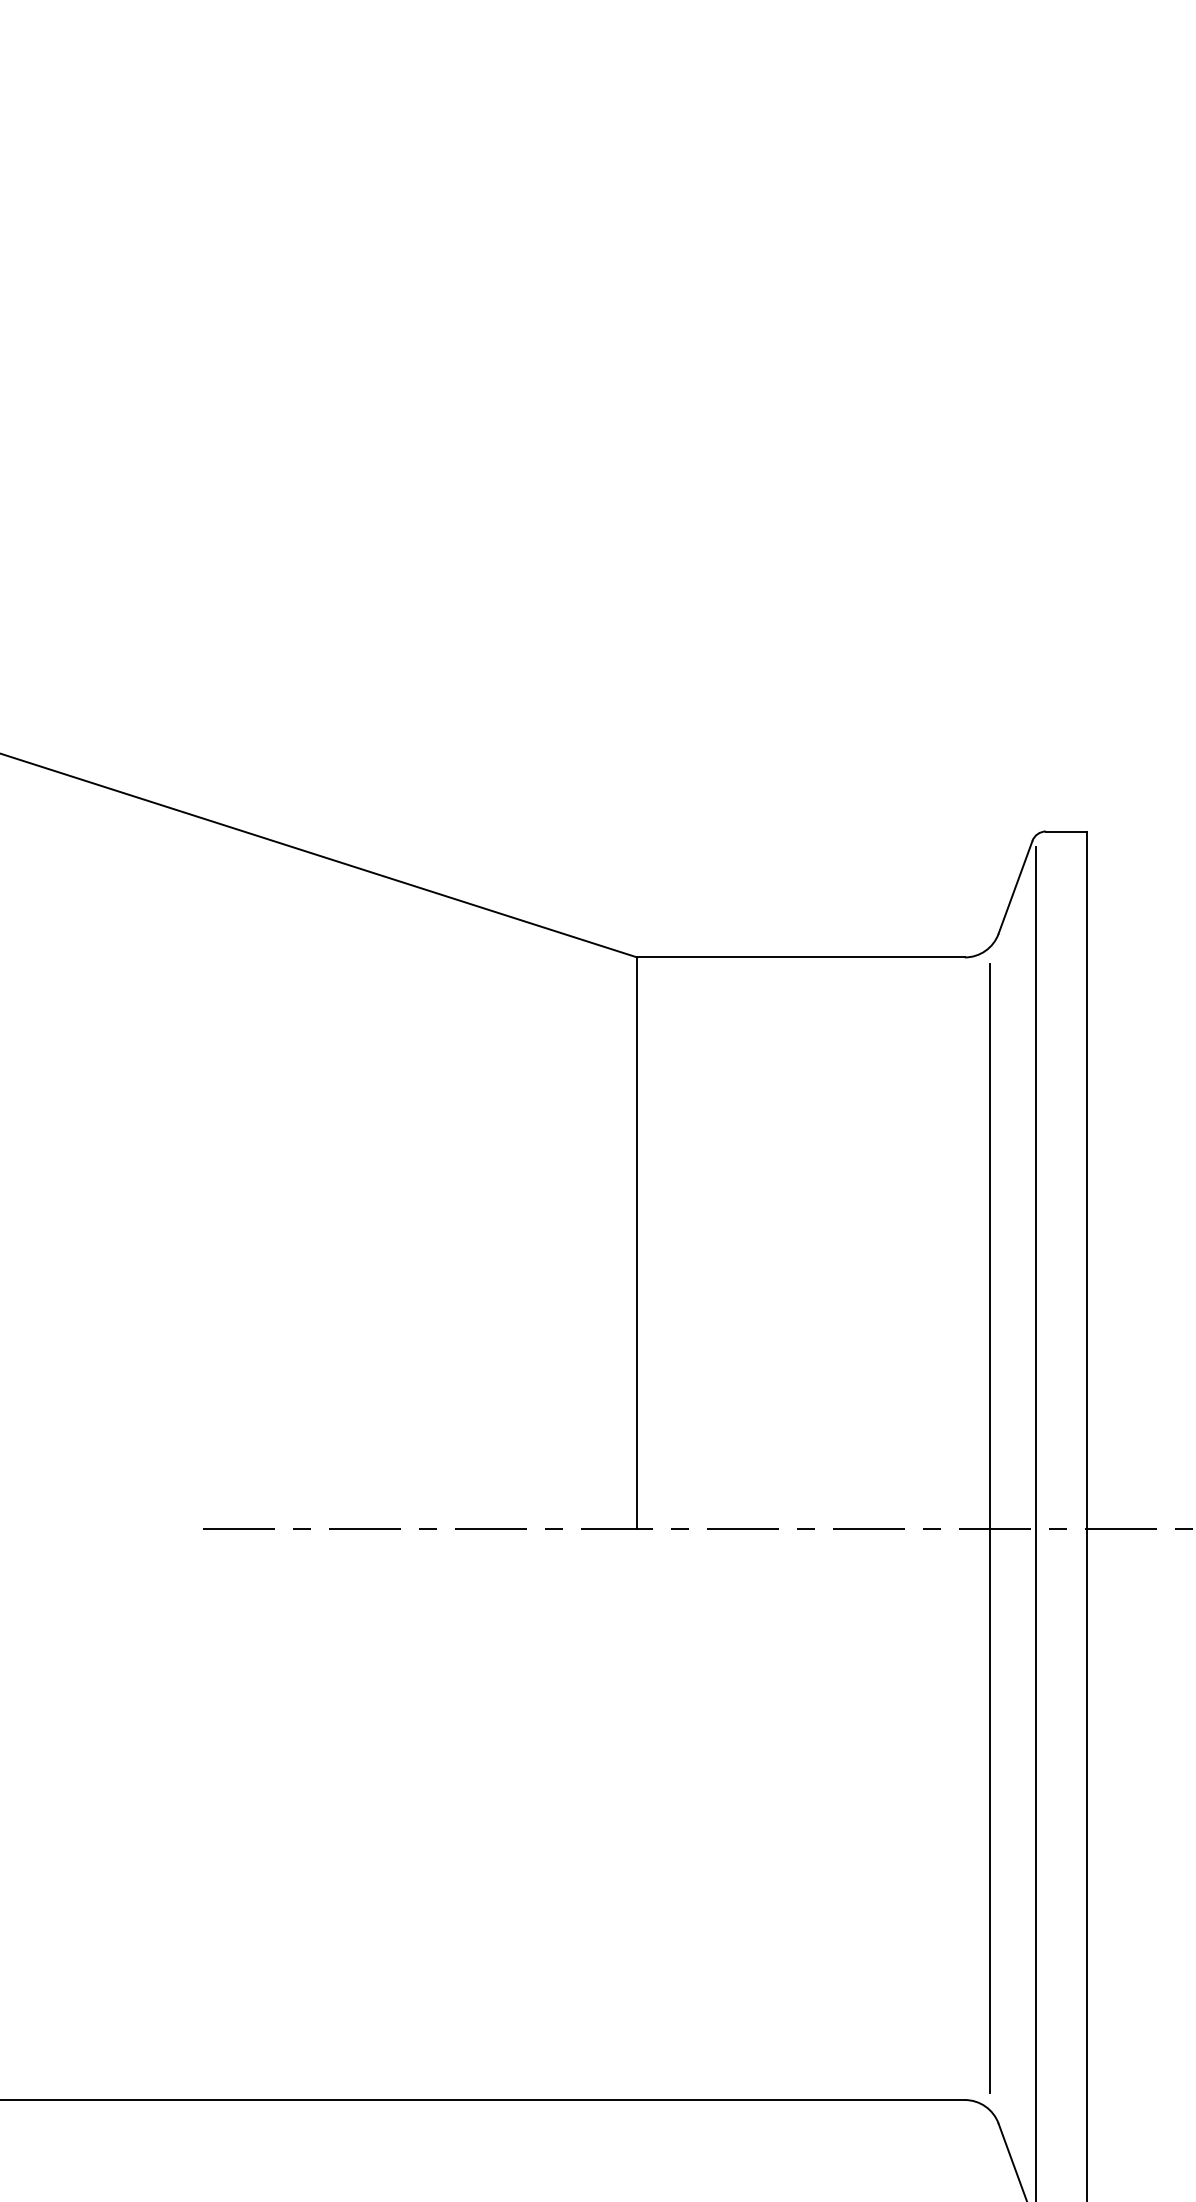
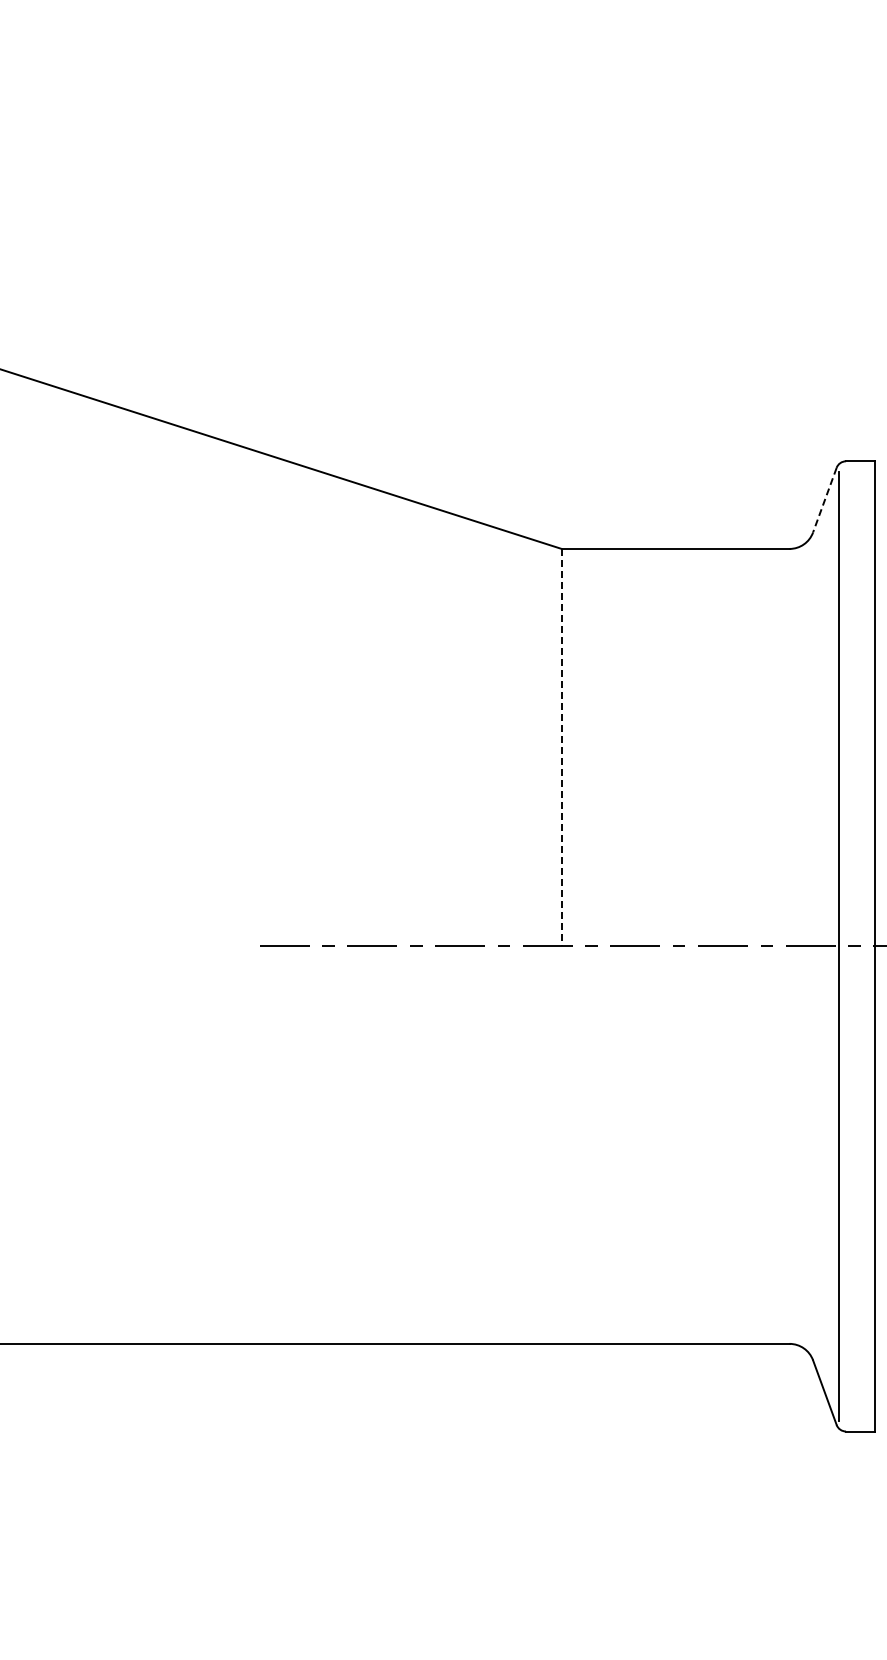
line: (1015, 887) -> (824, 500), solid -> dashed
line: (637, 1242) -> (561, 747), solid -> dashed
line: (990, 1528) -> (807, 946), removed

